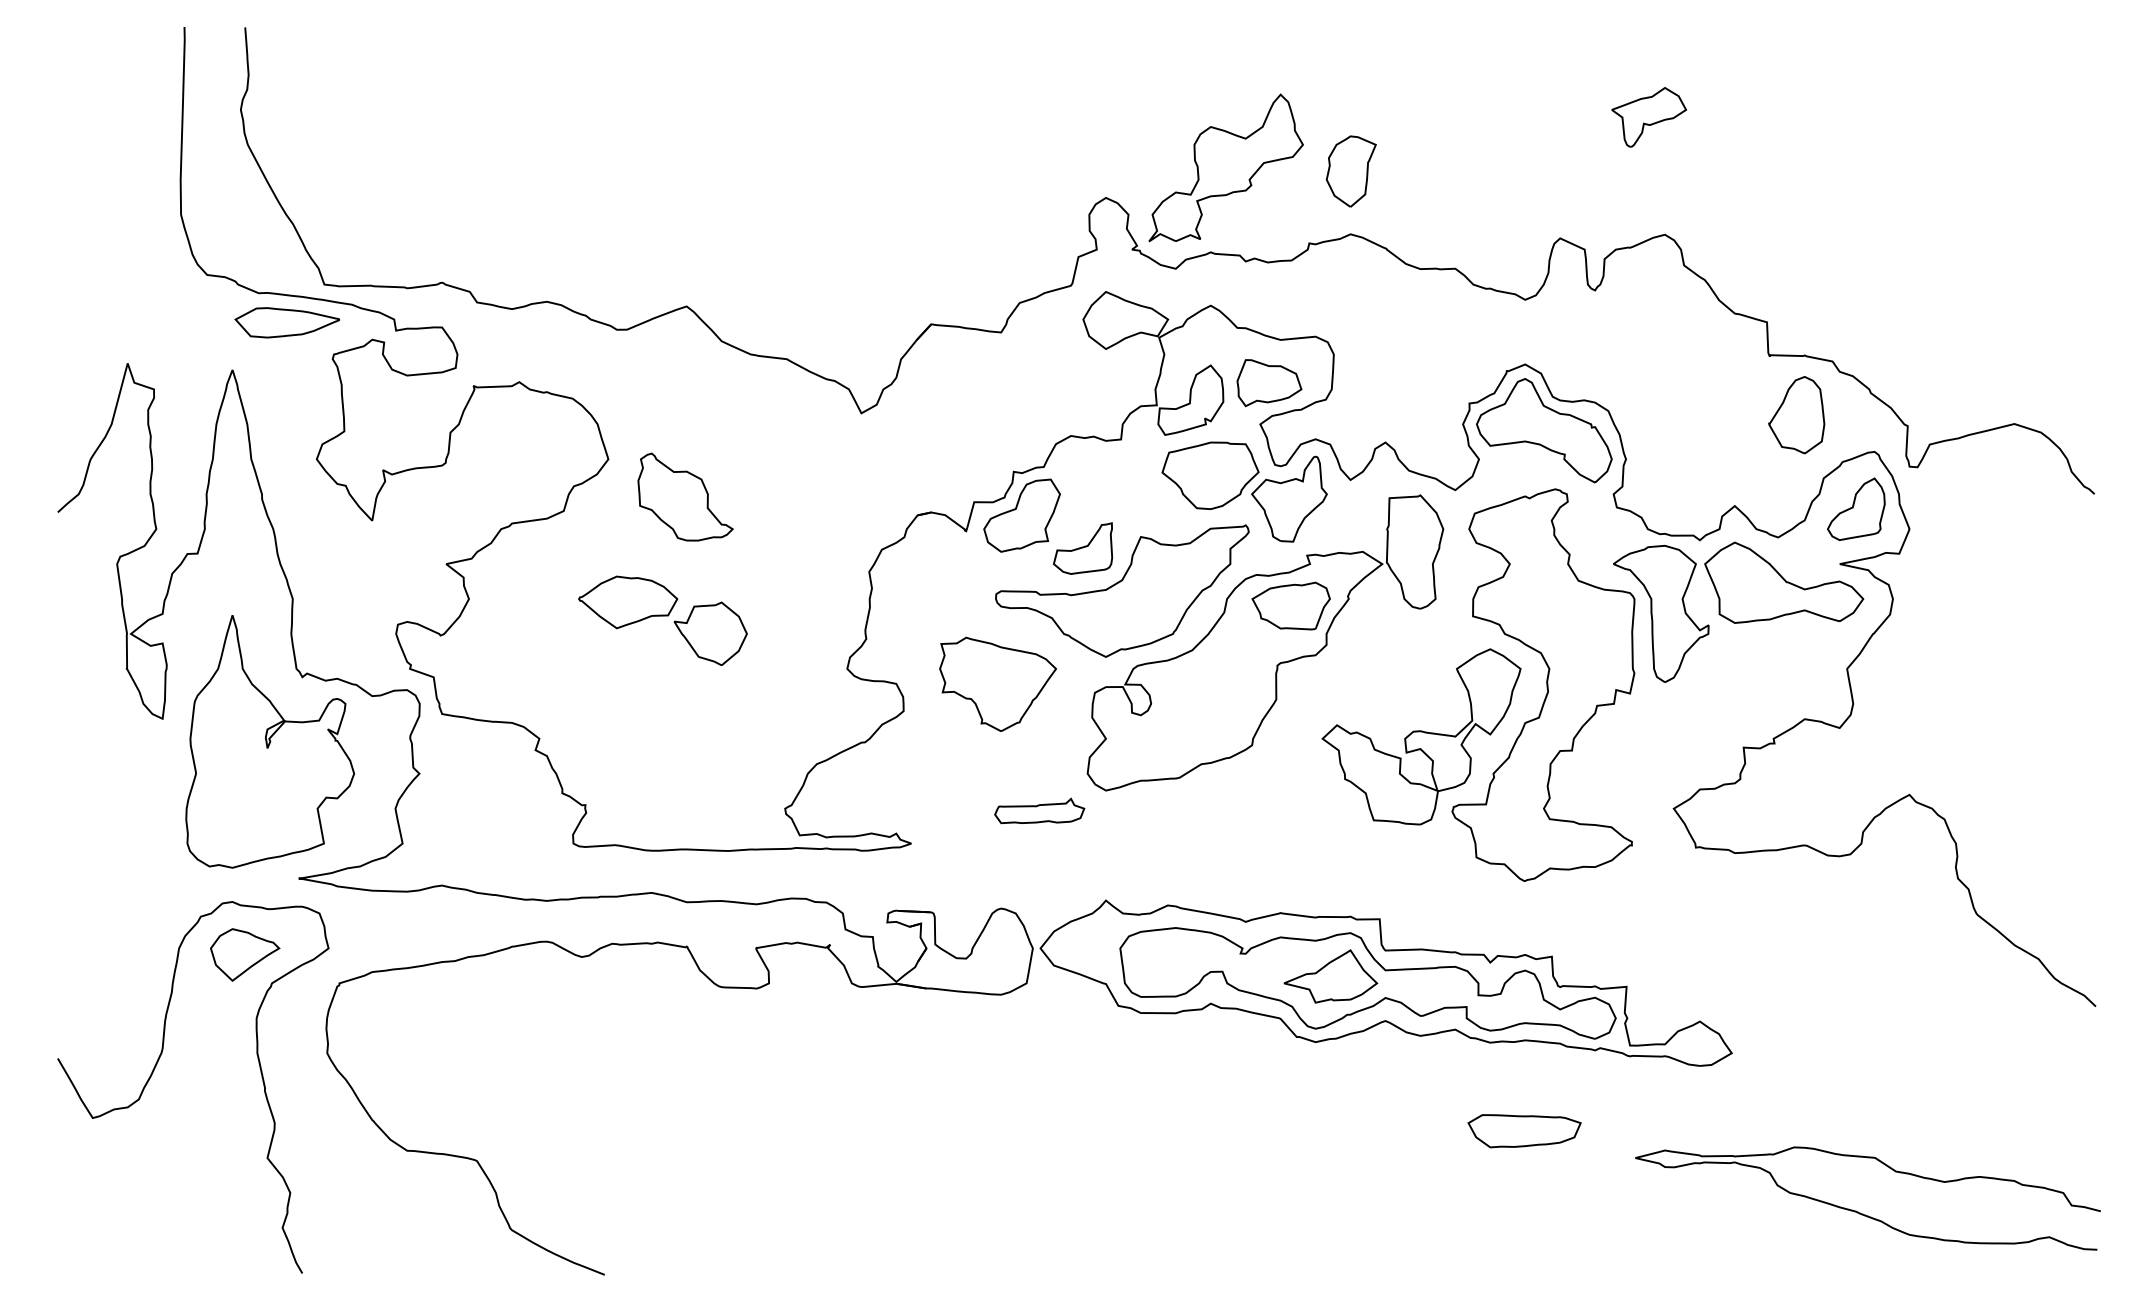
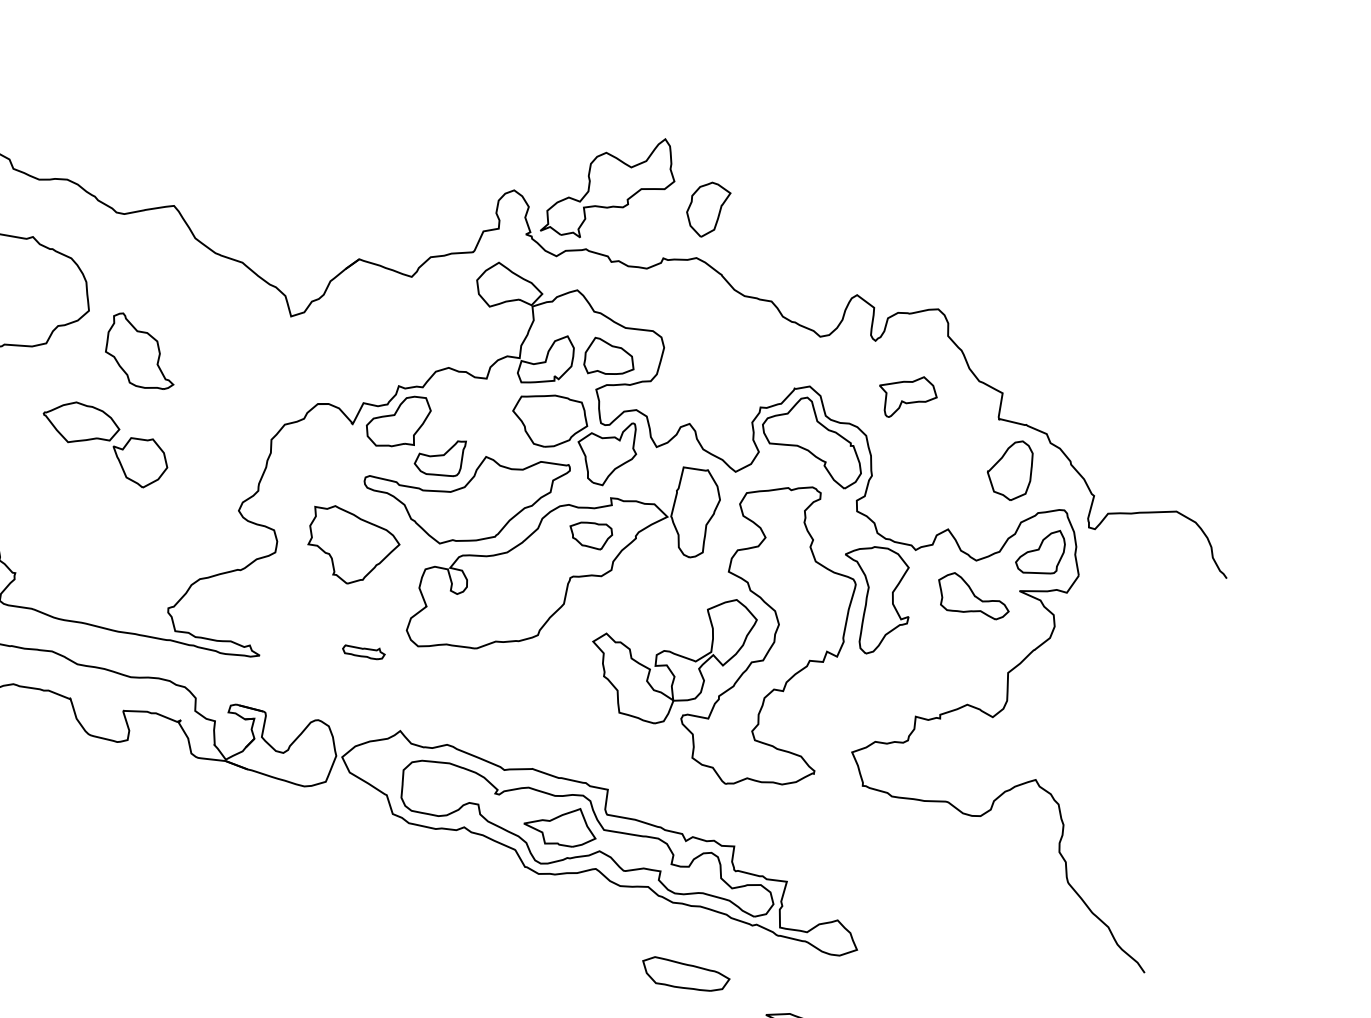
part: (1649, 117) -> (907, 397), moved
part: (1784, 582) -> (973, 596), size x0.6
part: (1290, 605) -> (590, 533), size x0.7
part: (1039, 810) -> (363, 650), size x0.6

